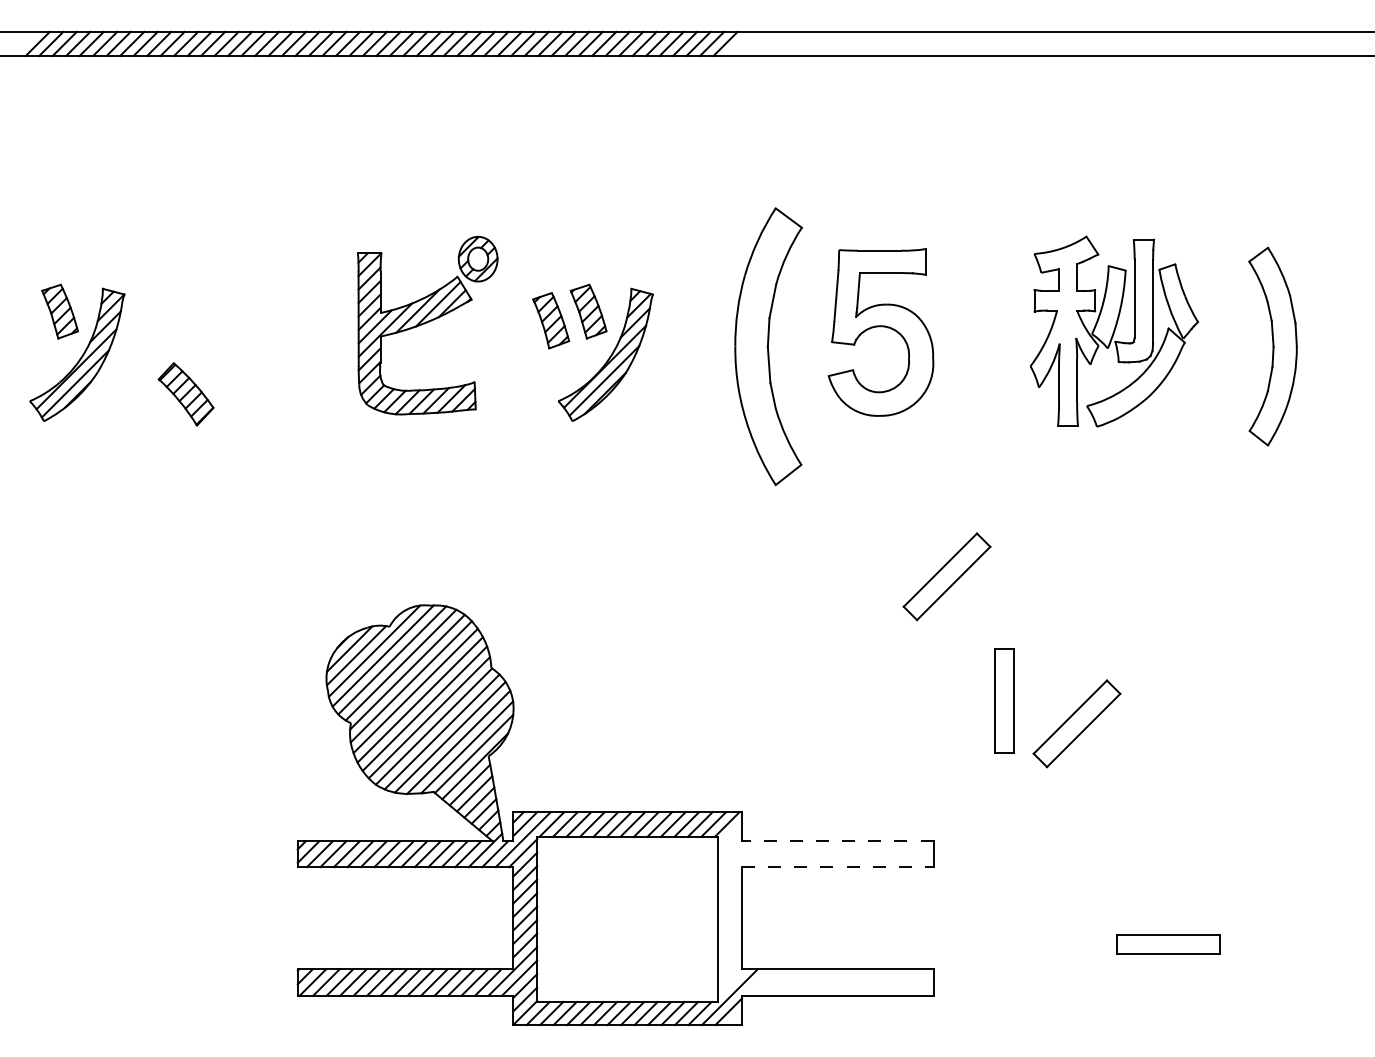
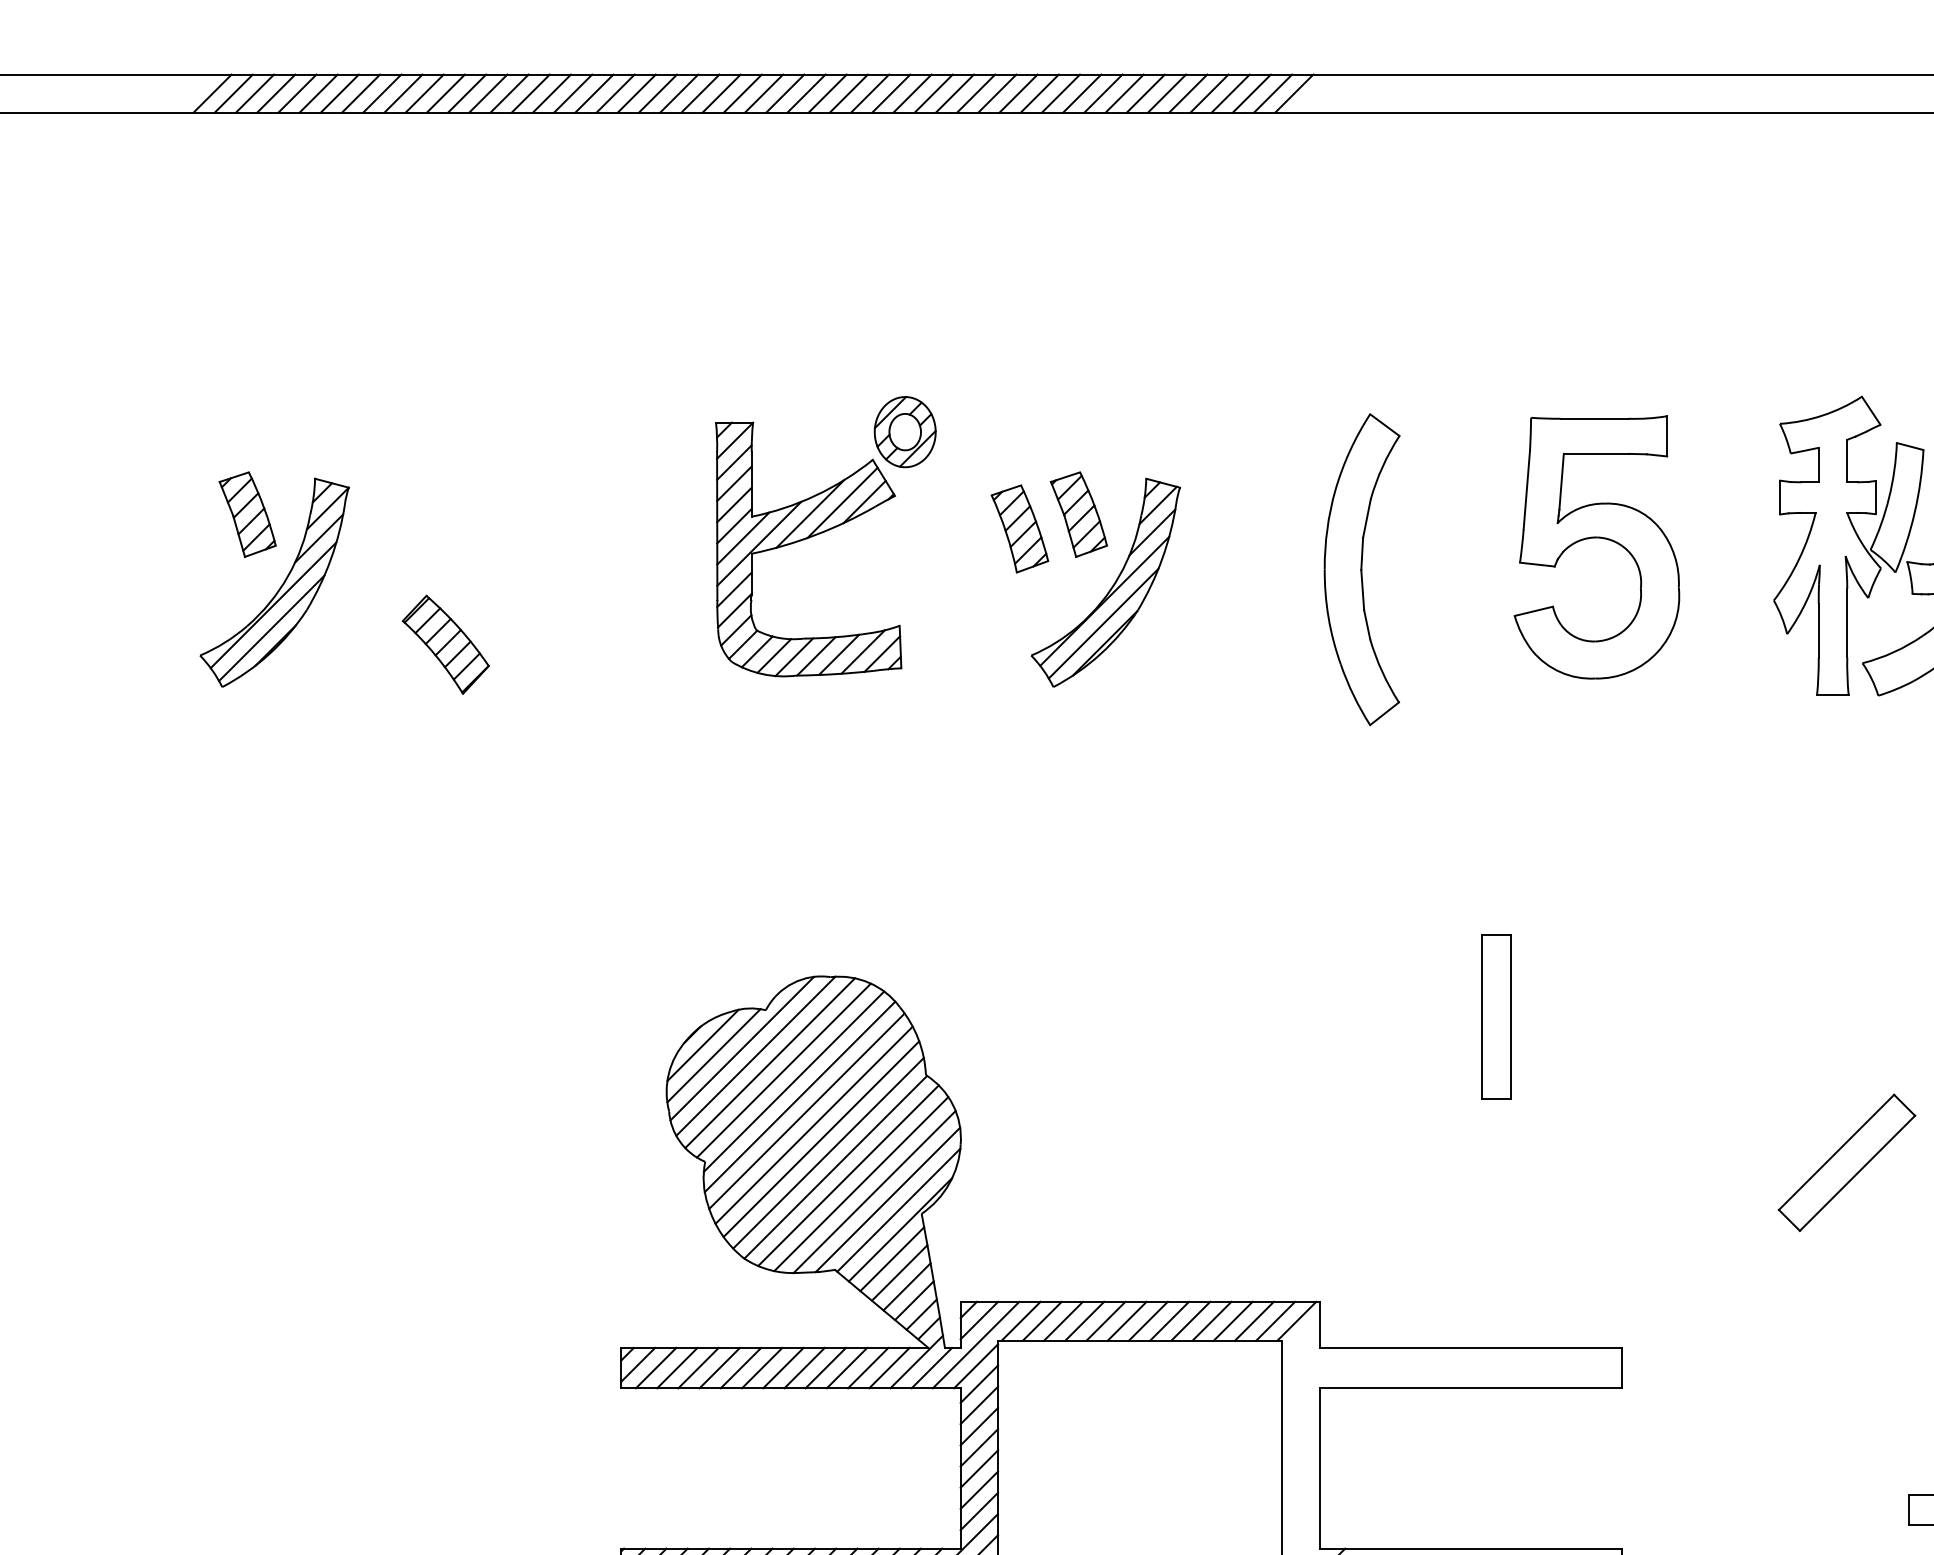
part: (880, 332) -> (1596, 547), moved
part: (768, 346) -> (1361, 569), size x0.71
part: (946, 576) -> (1641, 931), removed
part: (1004, 700) -> (1497, 1016), moved
line: (837, 841) -> (1470, 1347), dashed -> solid
line: (837, 867) -> (1470, 1388), dashed -> solid

